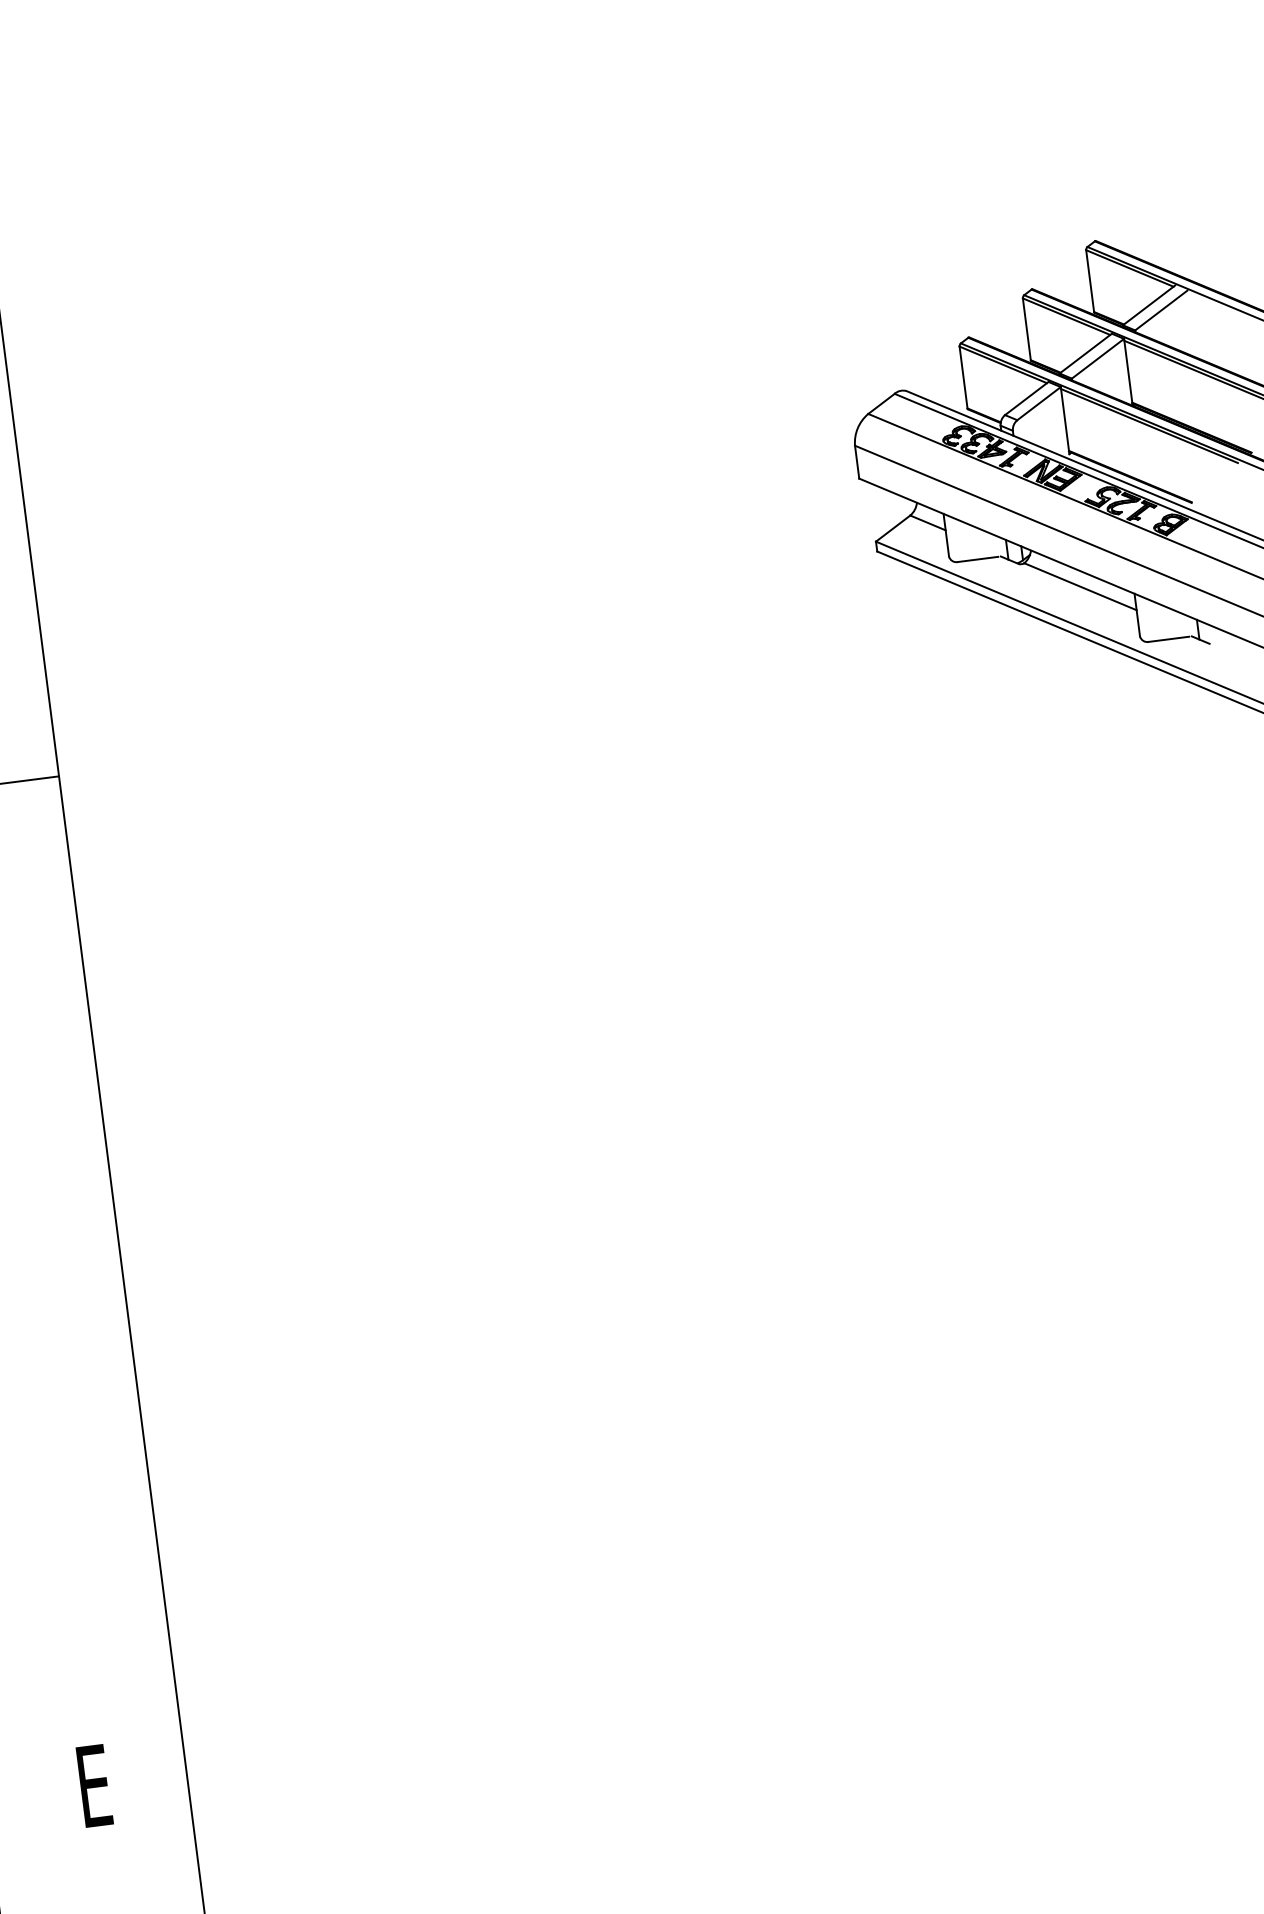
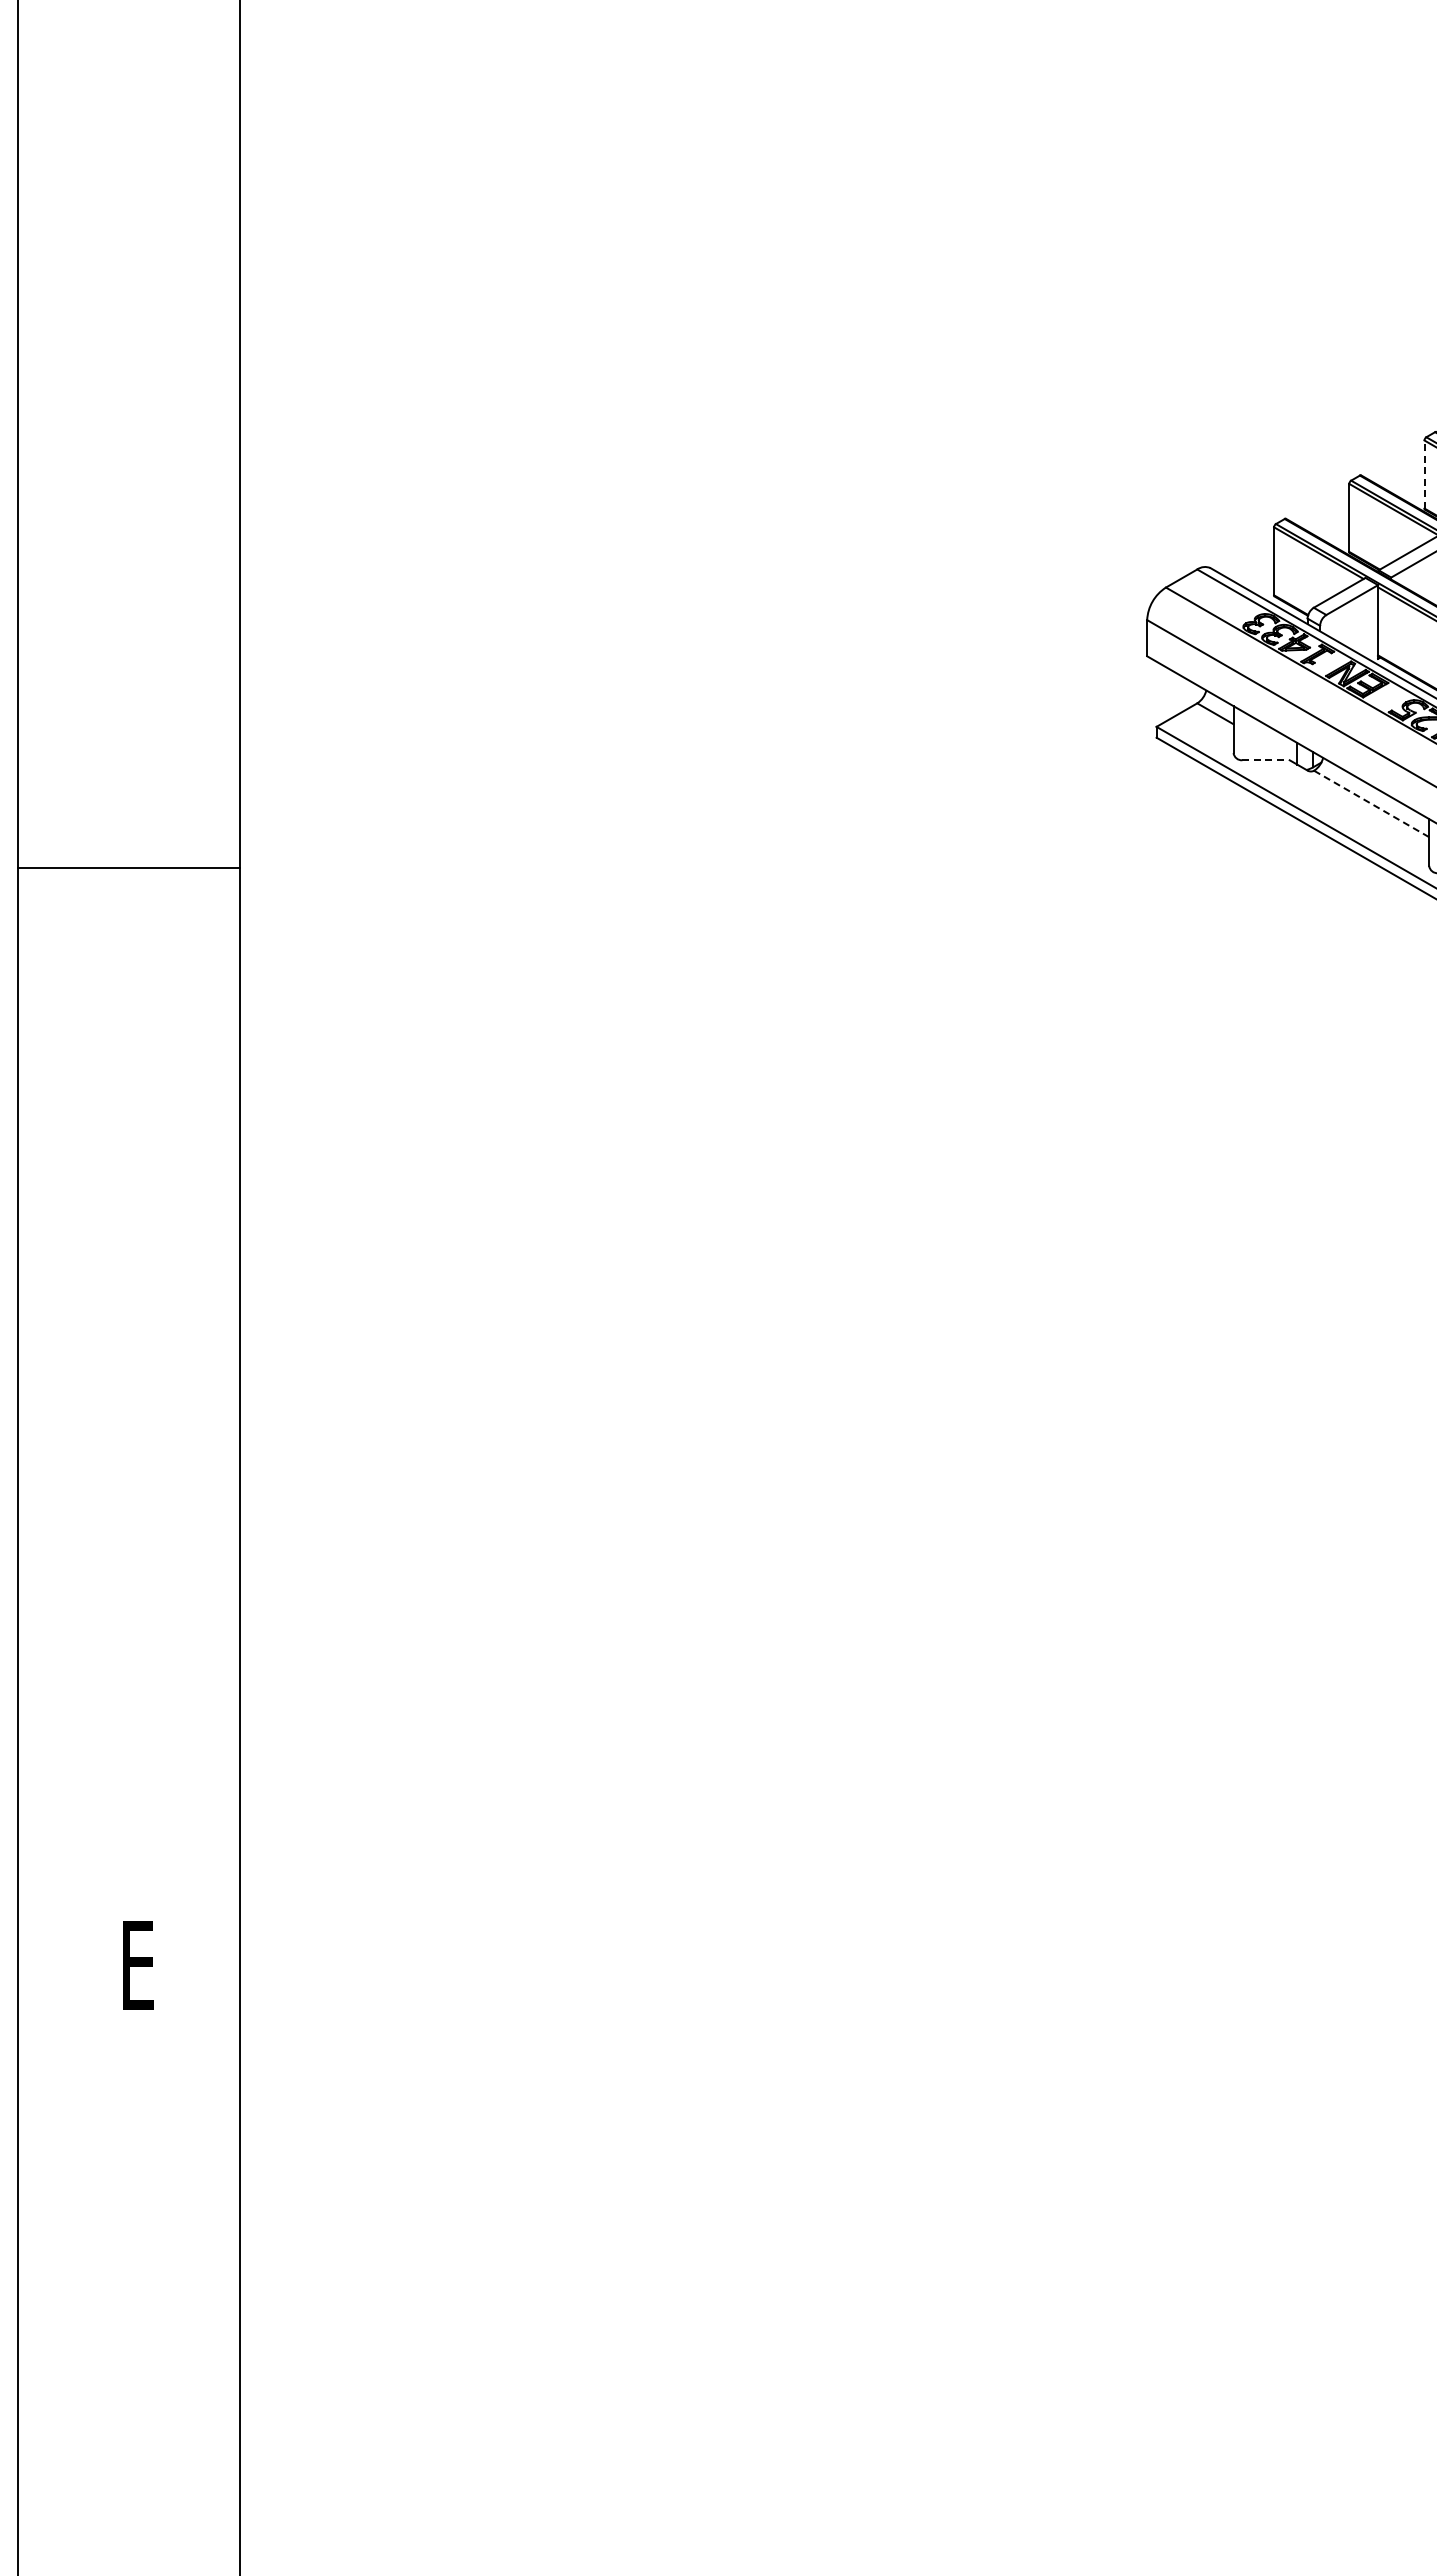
line: (1090, 281) -> (1424, 474), solid -> dashed
line: (978, 559) -> (1265, 760), solid -> dashed
line: (1081, 587) -> (1372, 804), solid -> dashed

